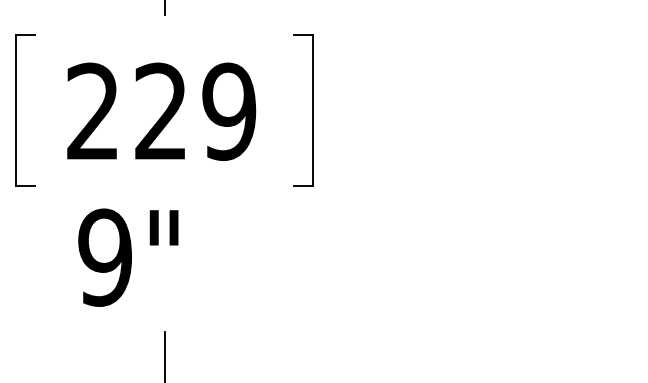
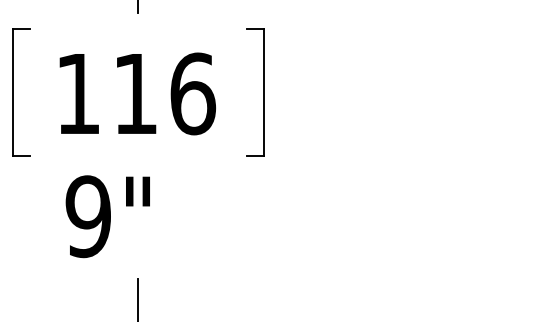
text: (162, 111) -> (136, 93), 229 -> 116

